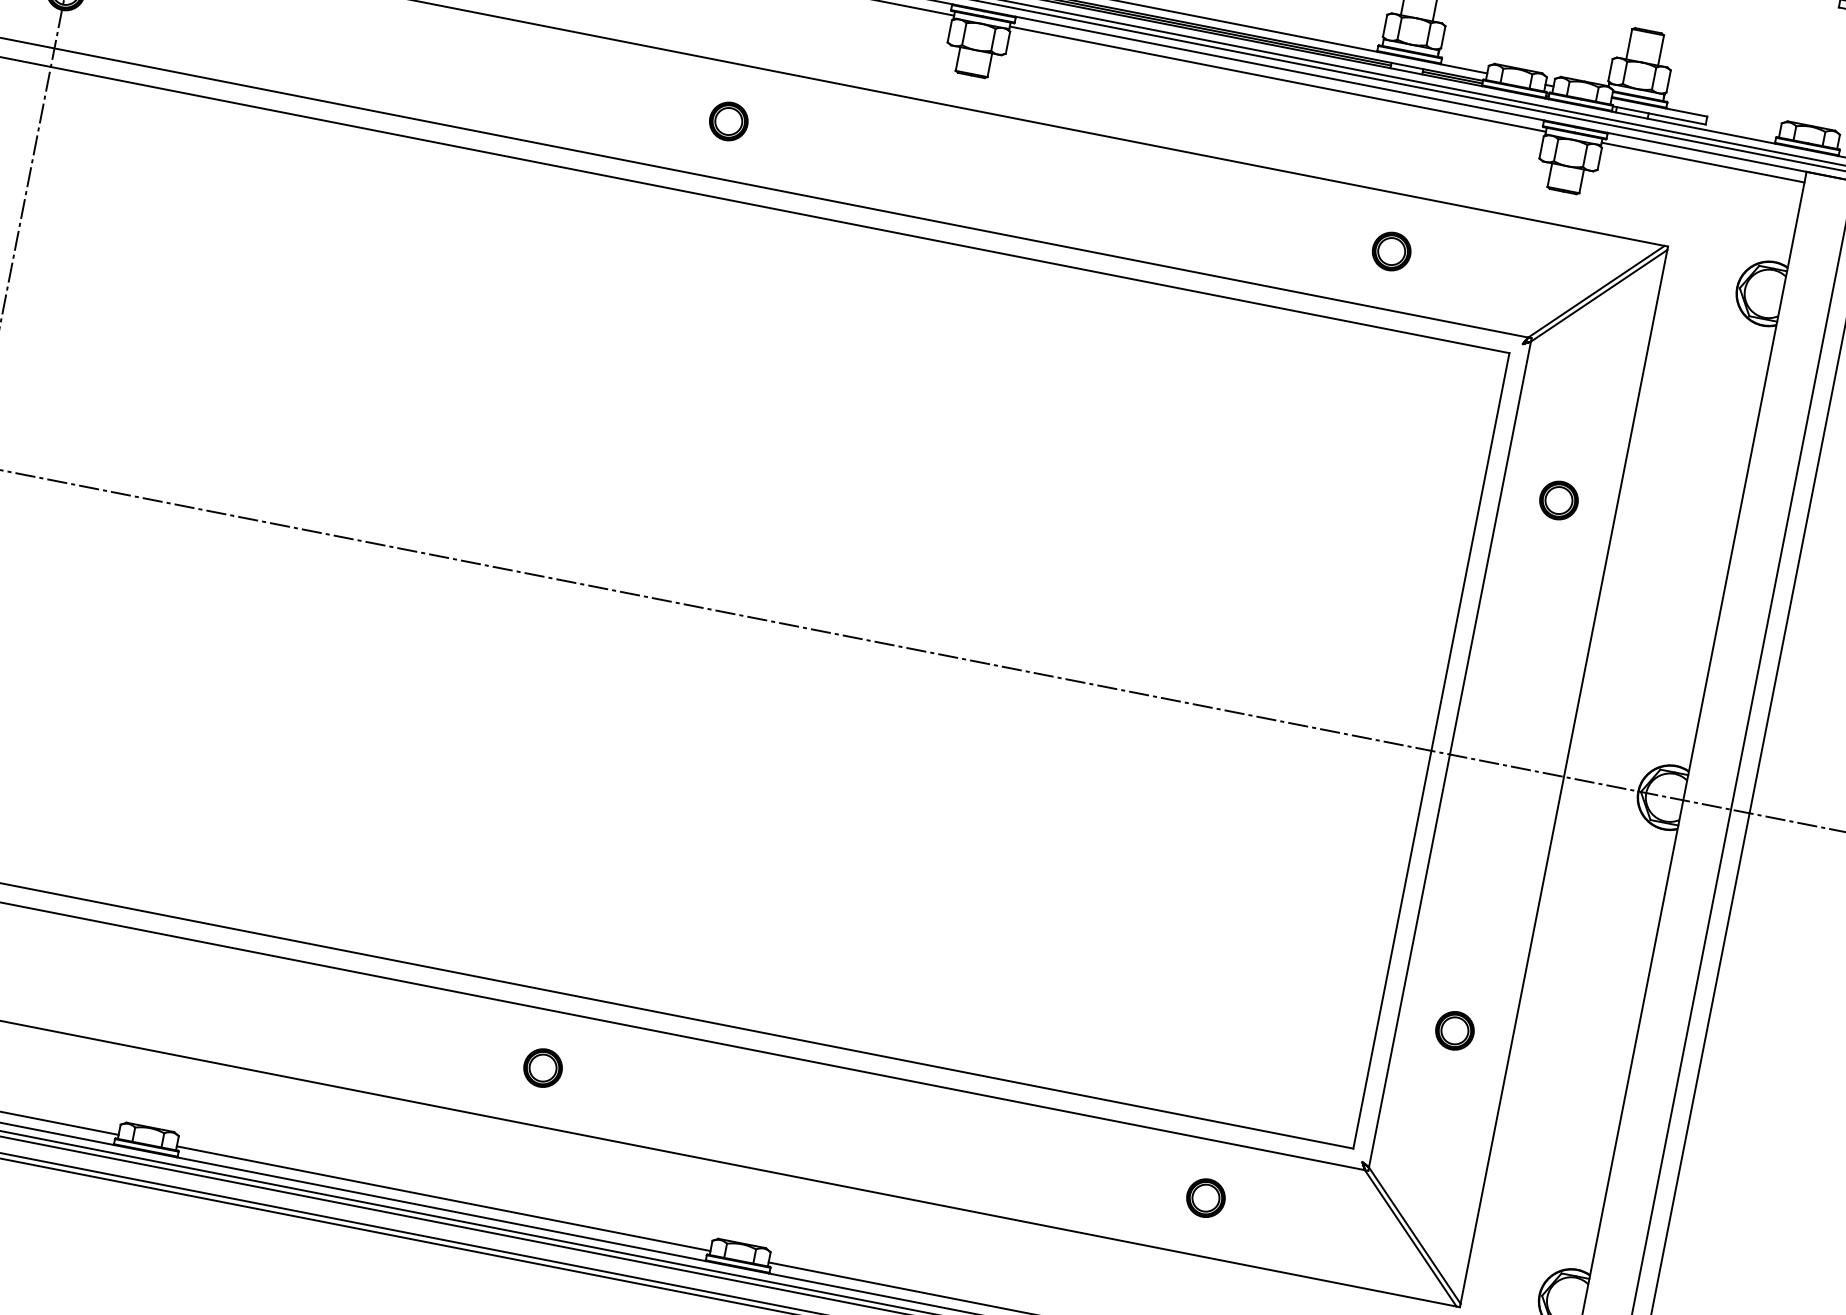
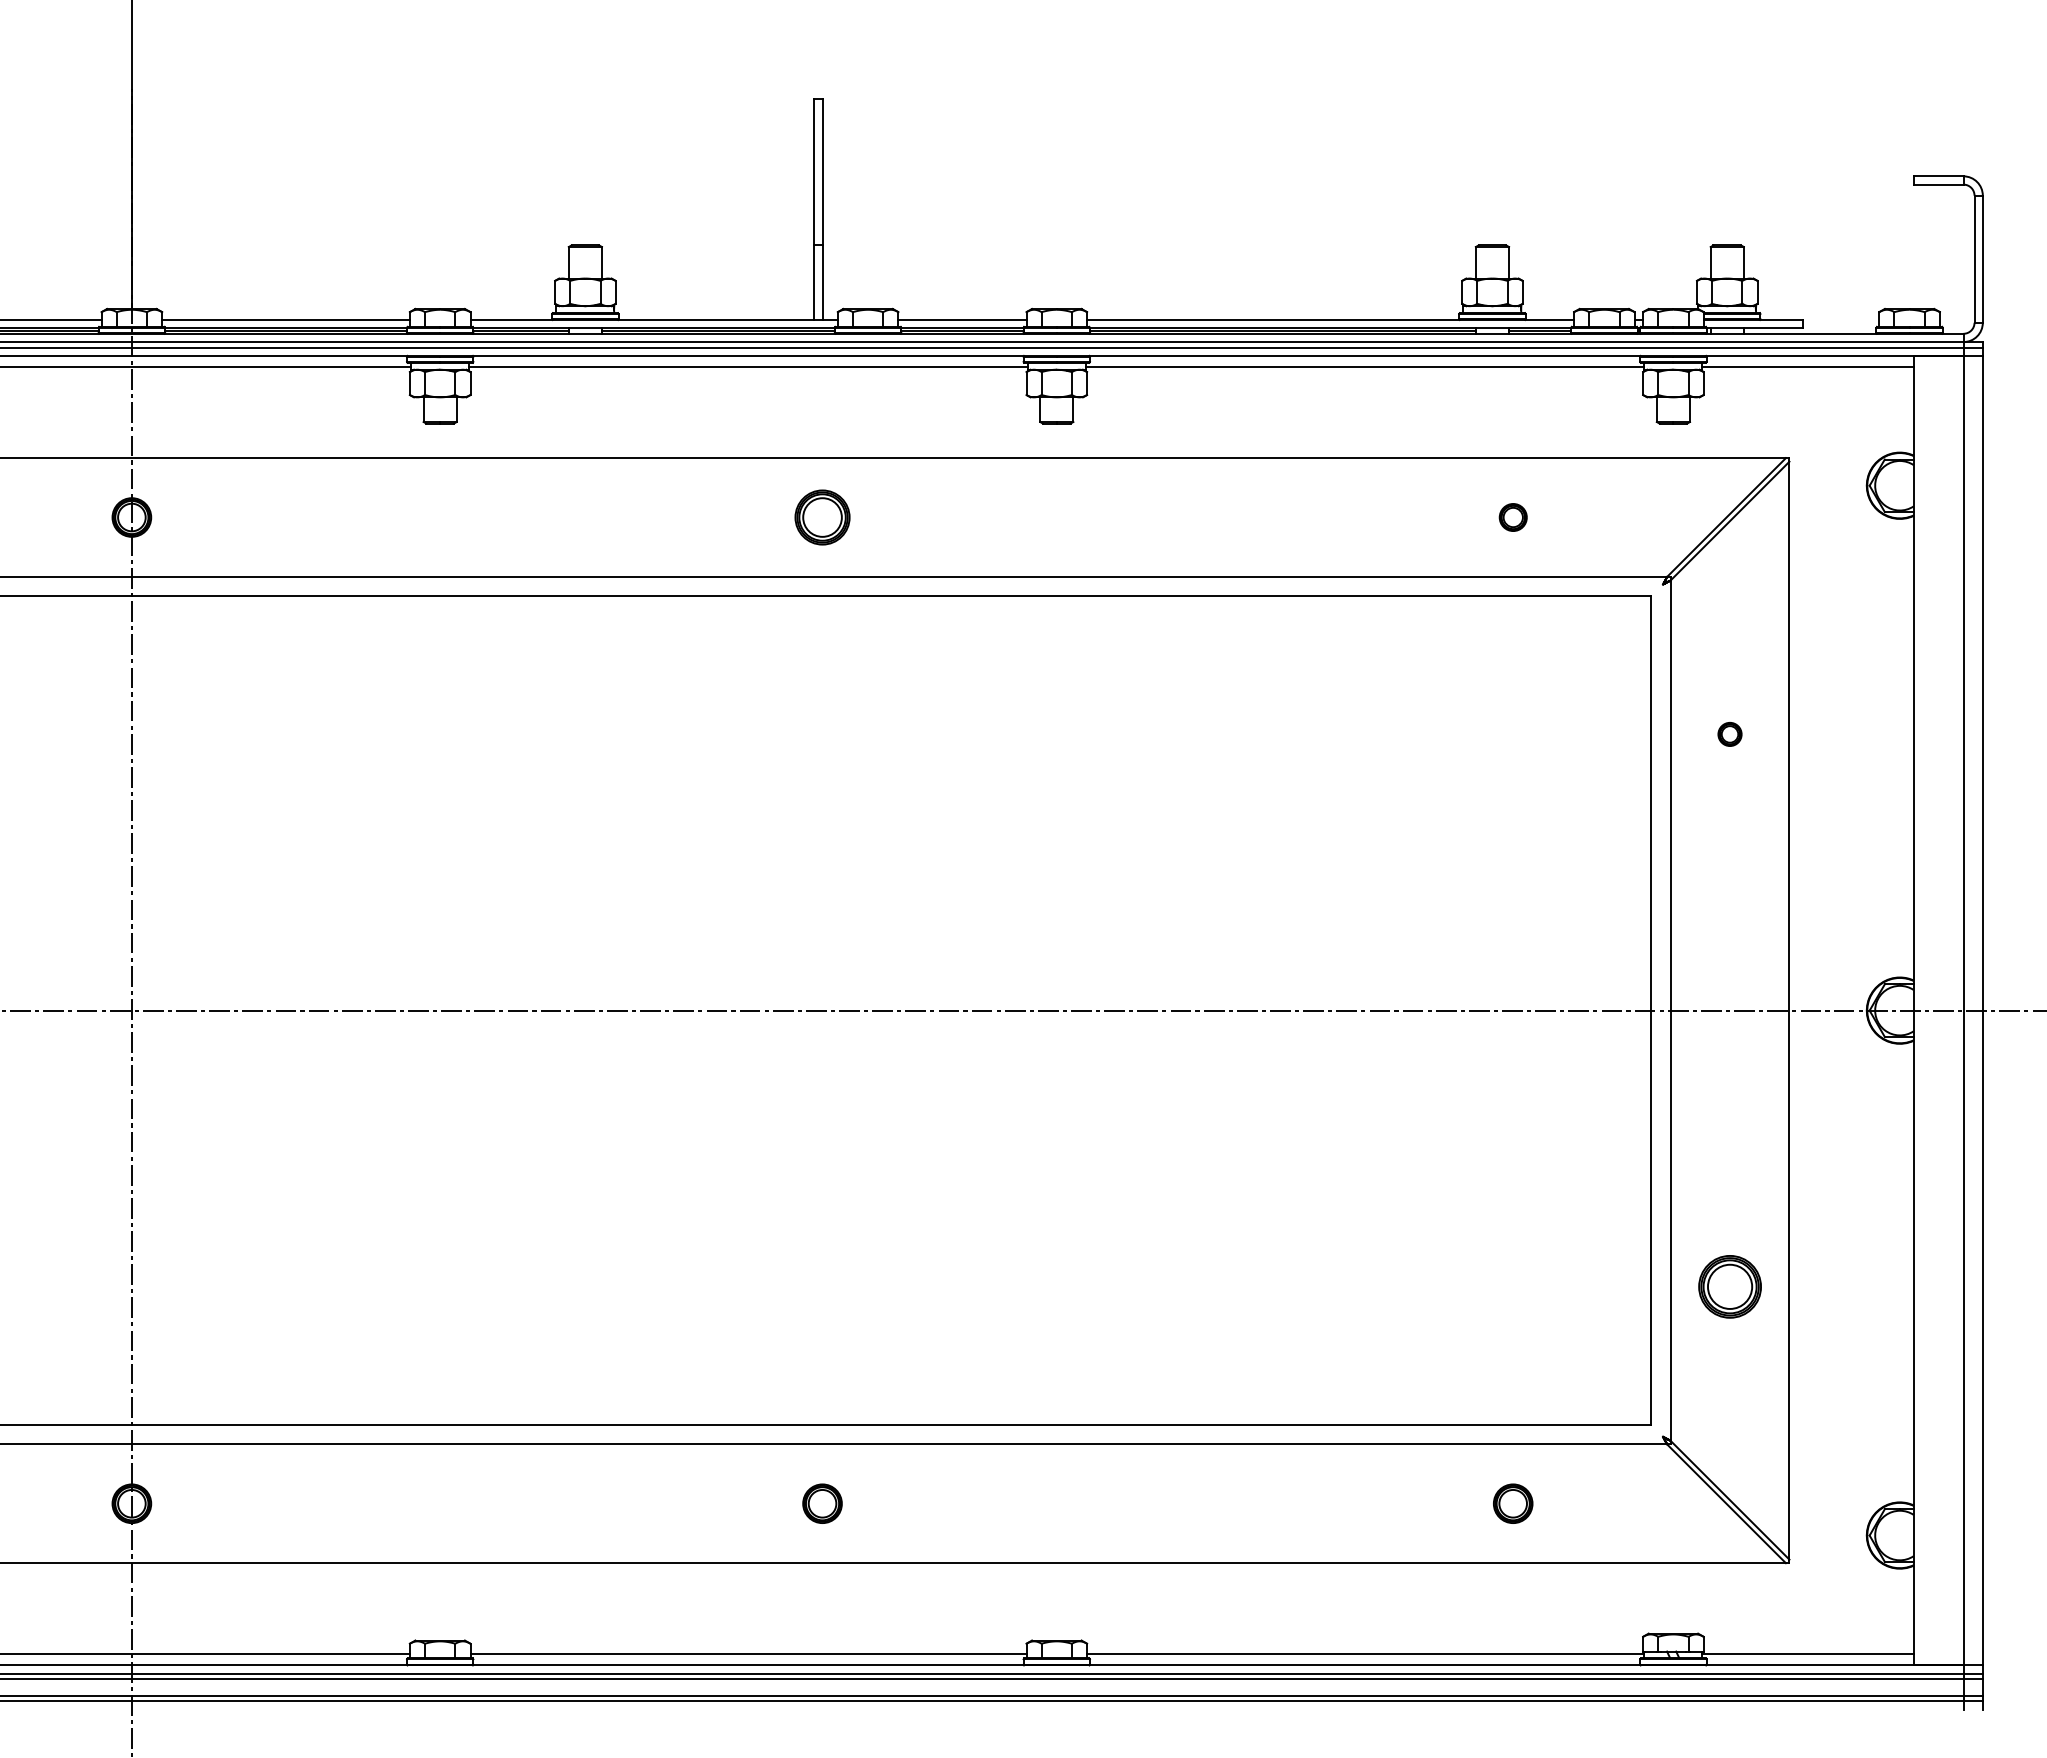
part: (728, 121) -> (822, 517), size x1.4
part: (1391, 251) -> (1513, 517), size x0.7
part: (1558, 500) -> (1729, 734), size x0.6
part: (1454, 1030) -> (1729, 1286), size x1.6

